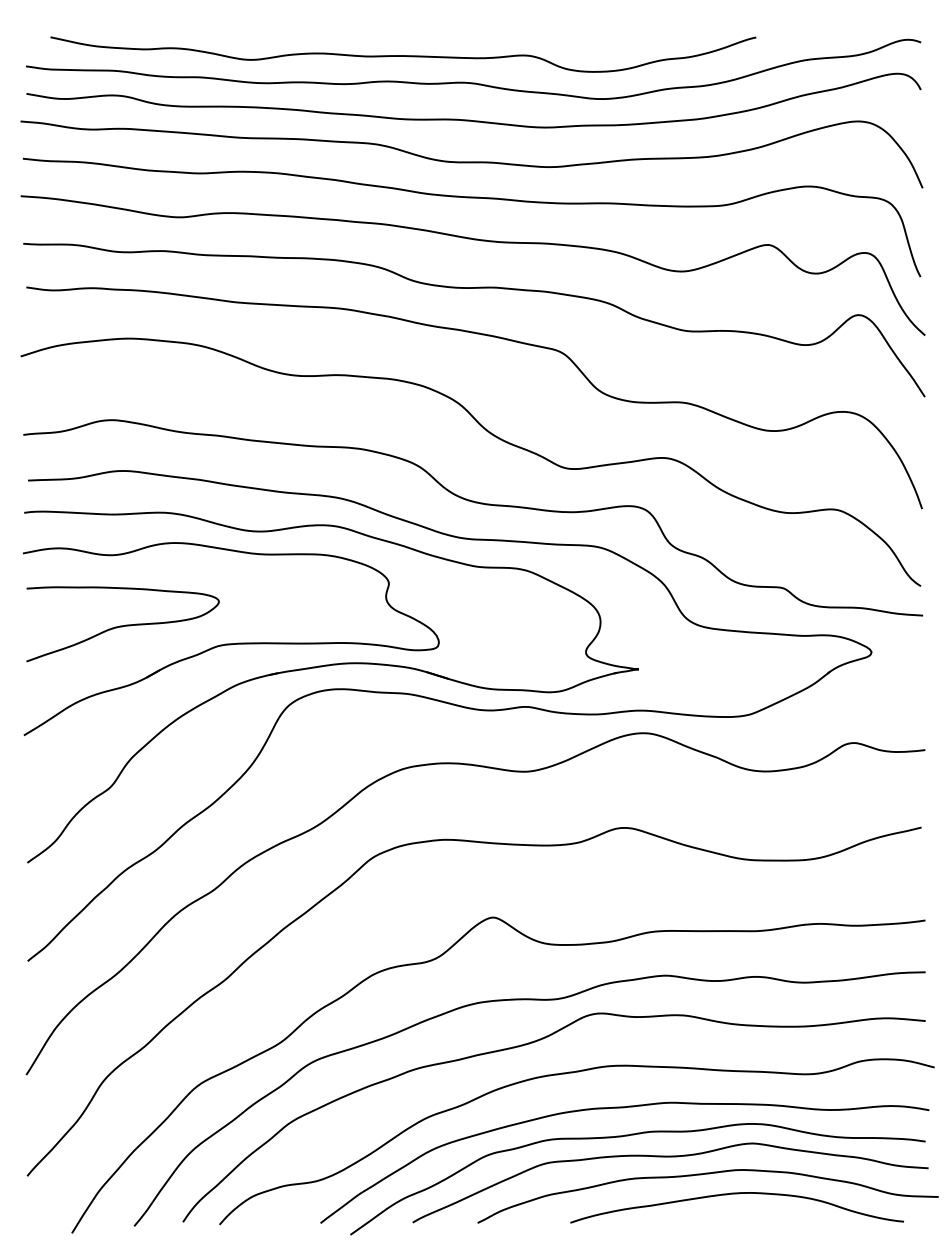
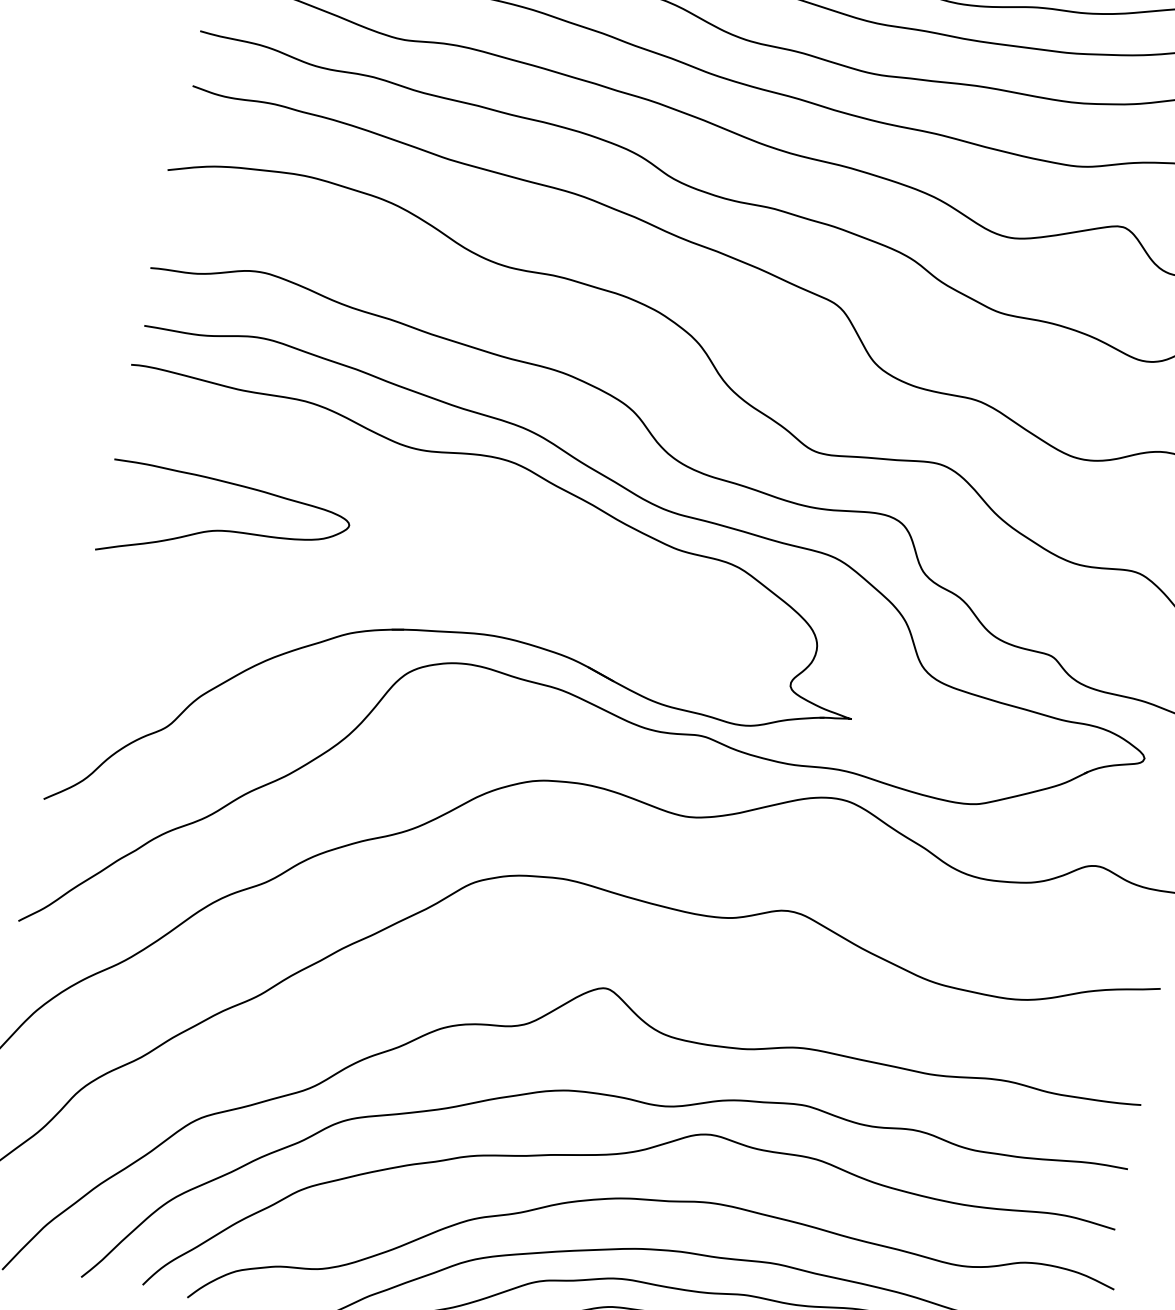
part: (231, 638) -> (355, 574), removed

